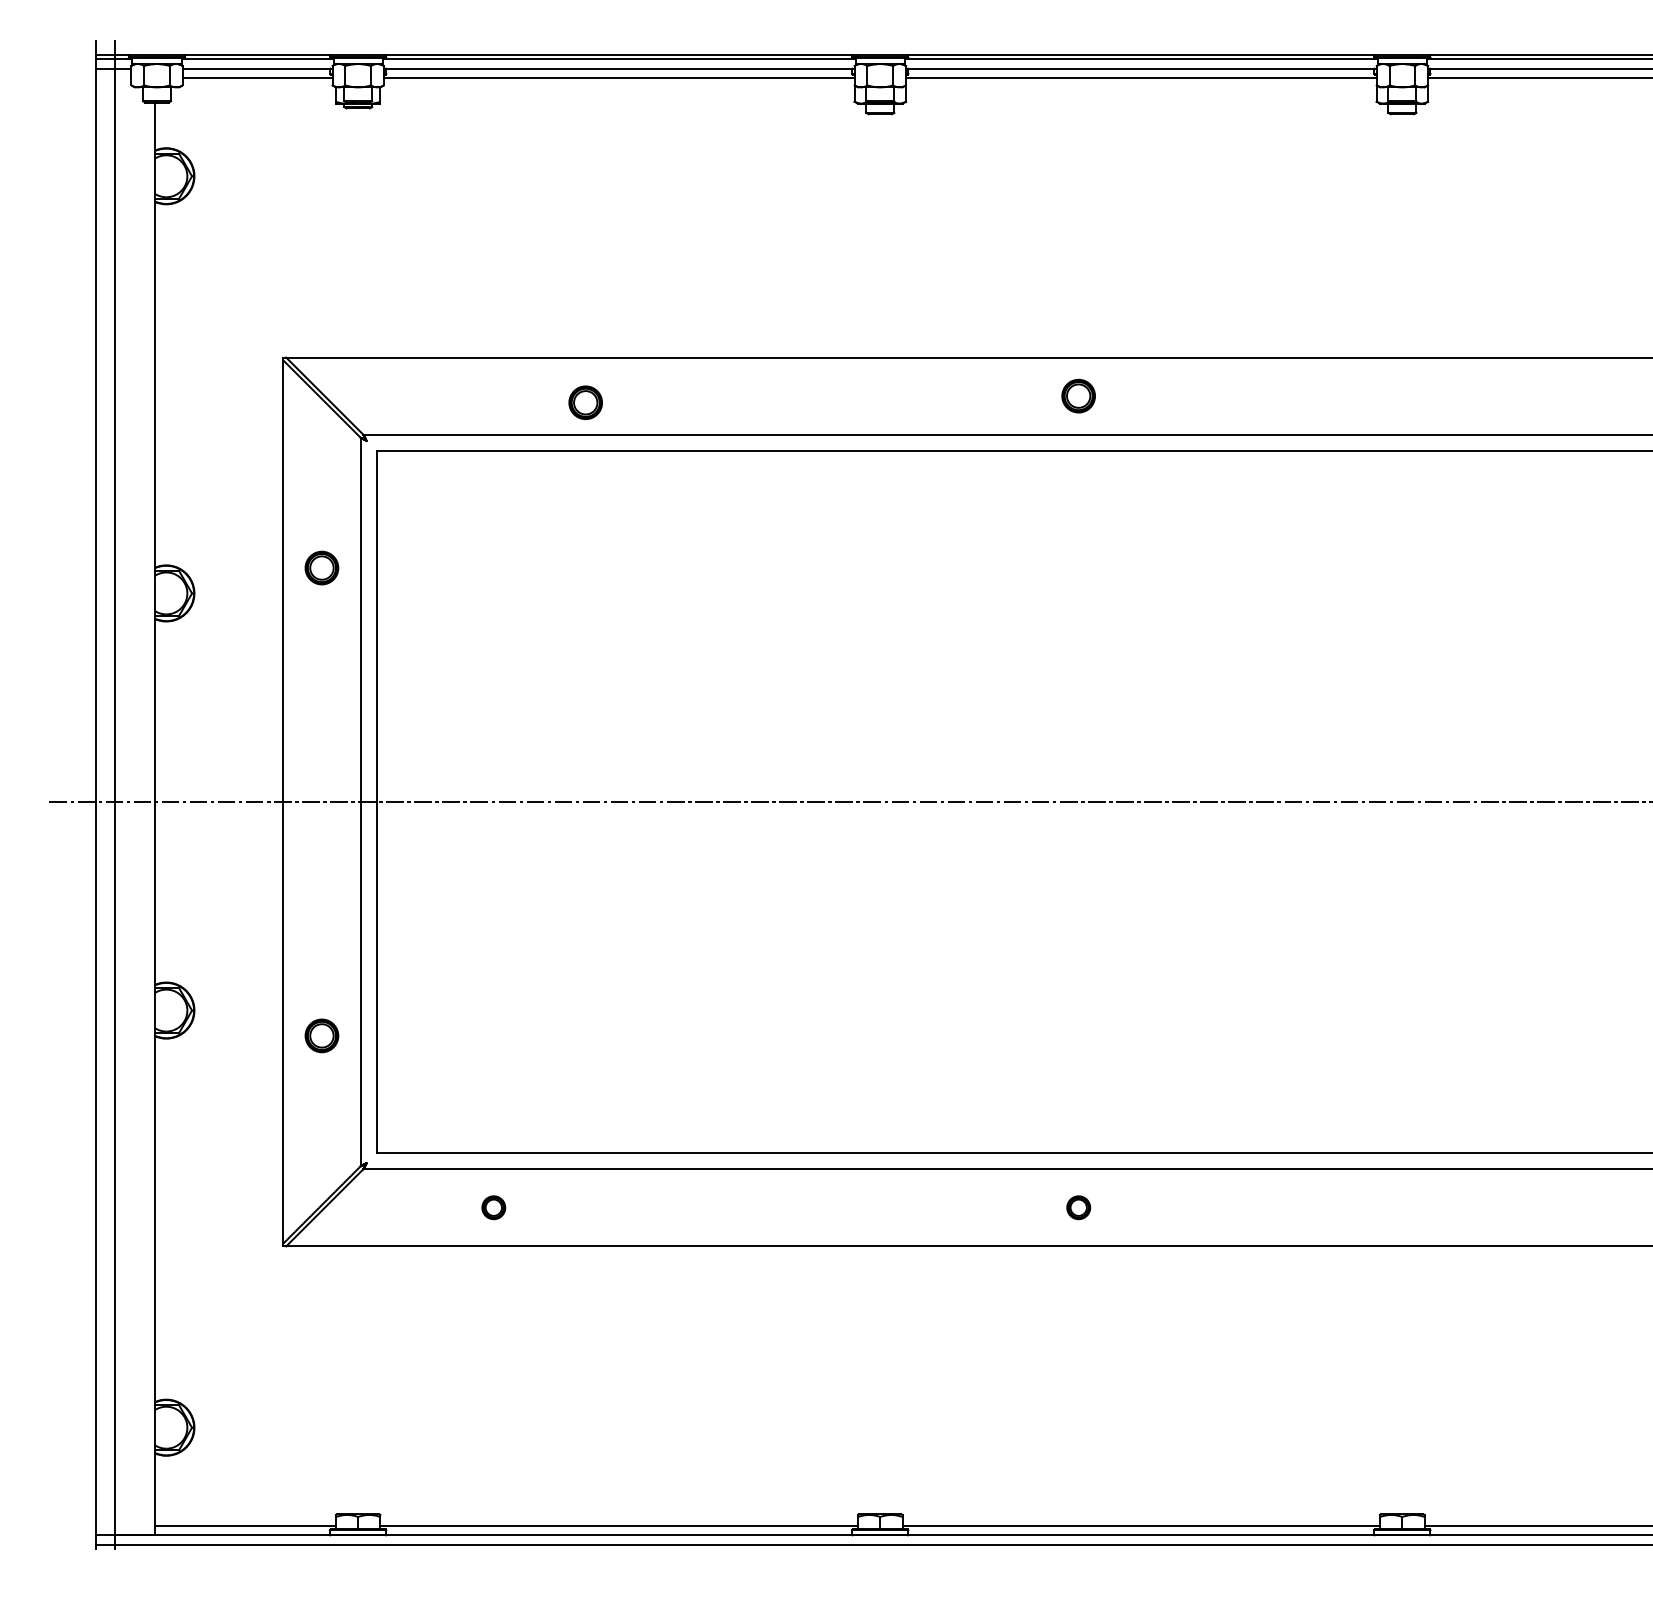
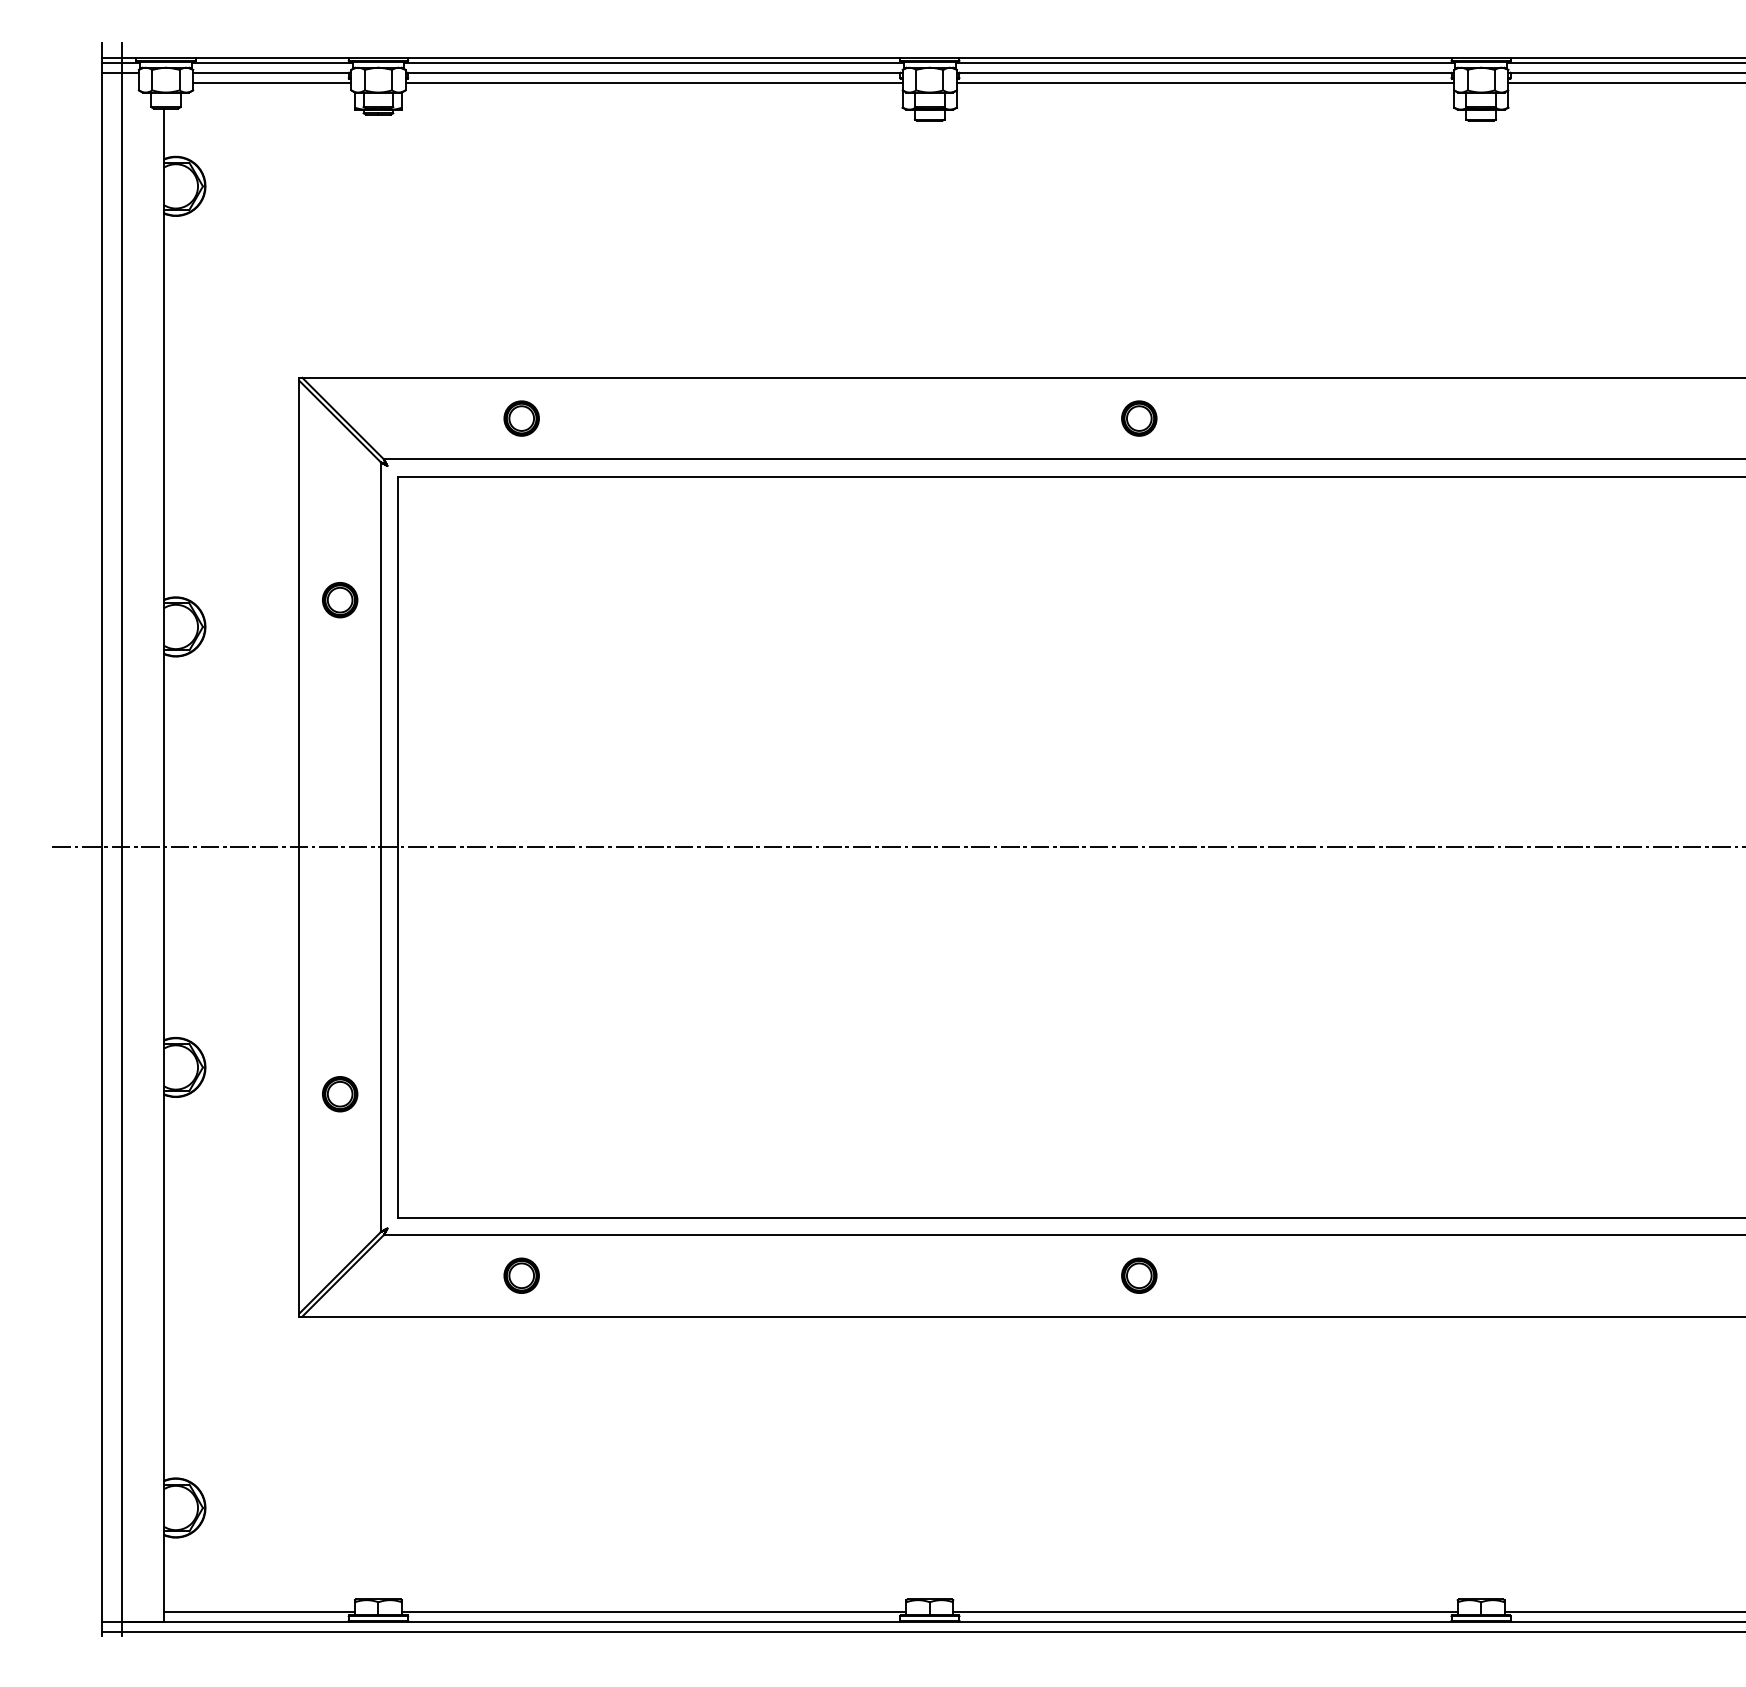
part: (585, 402) -> (521, 418), moved
part: (493, 1207) -> (521, 1275), size x1.43
part: (1078, 1207) -> (1139, 1275), size x1.43

